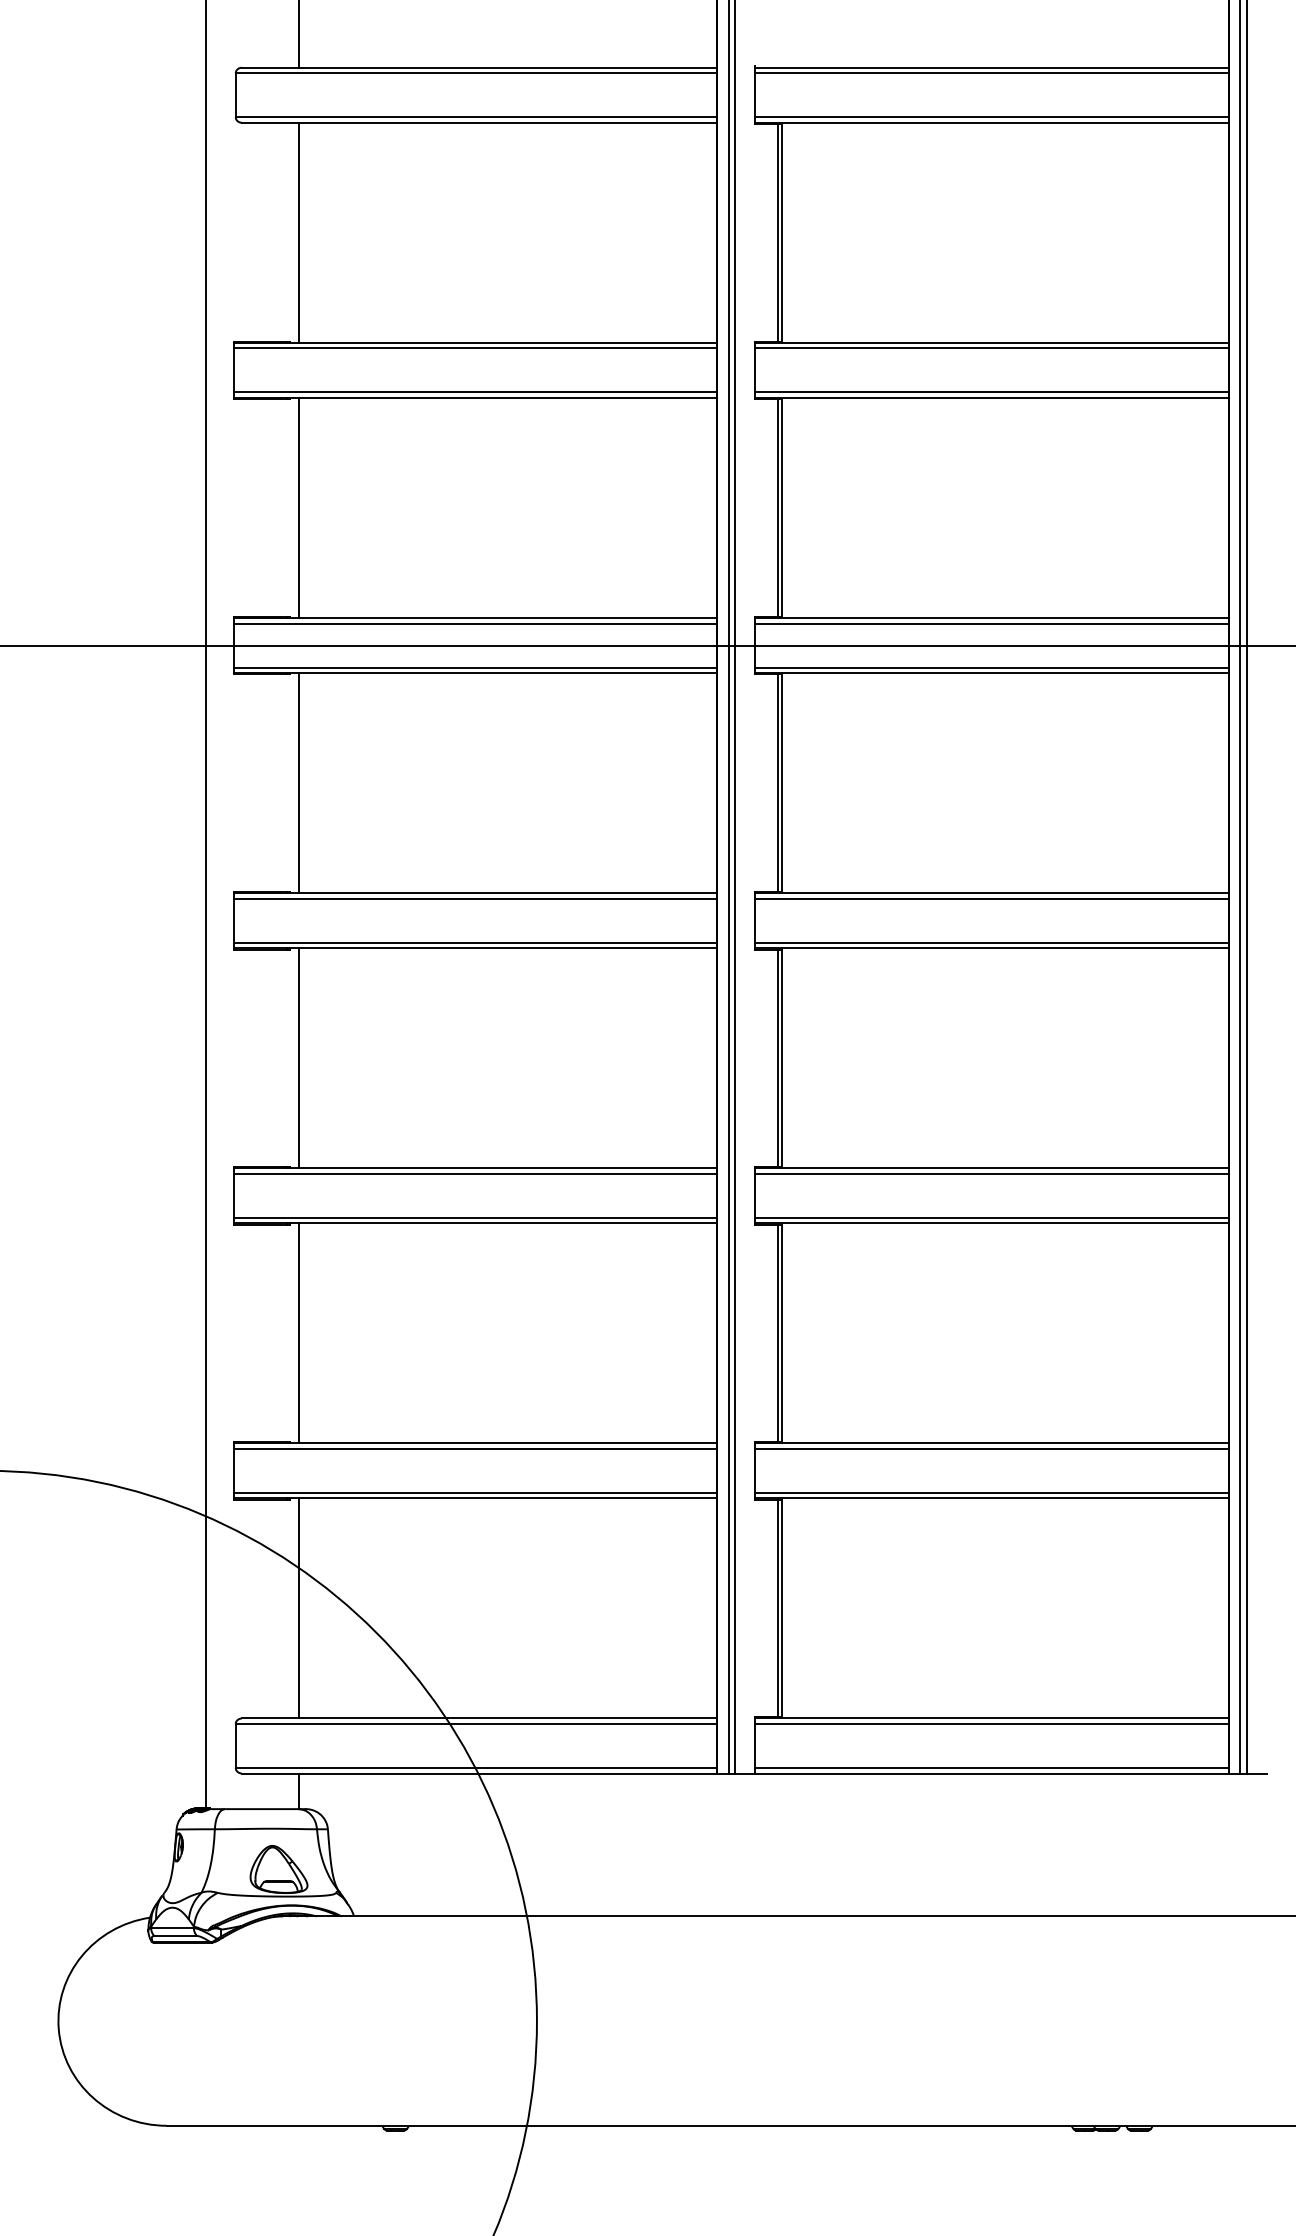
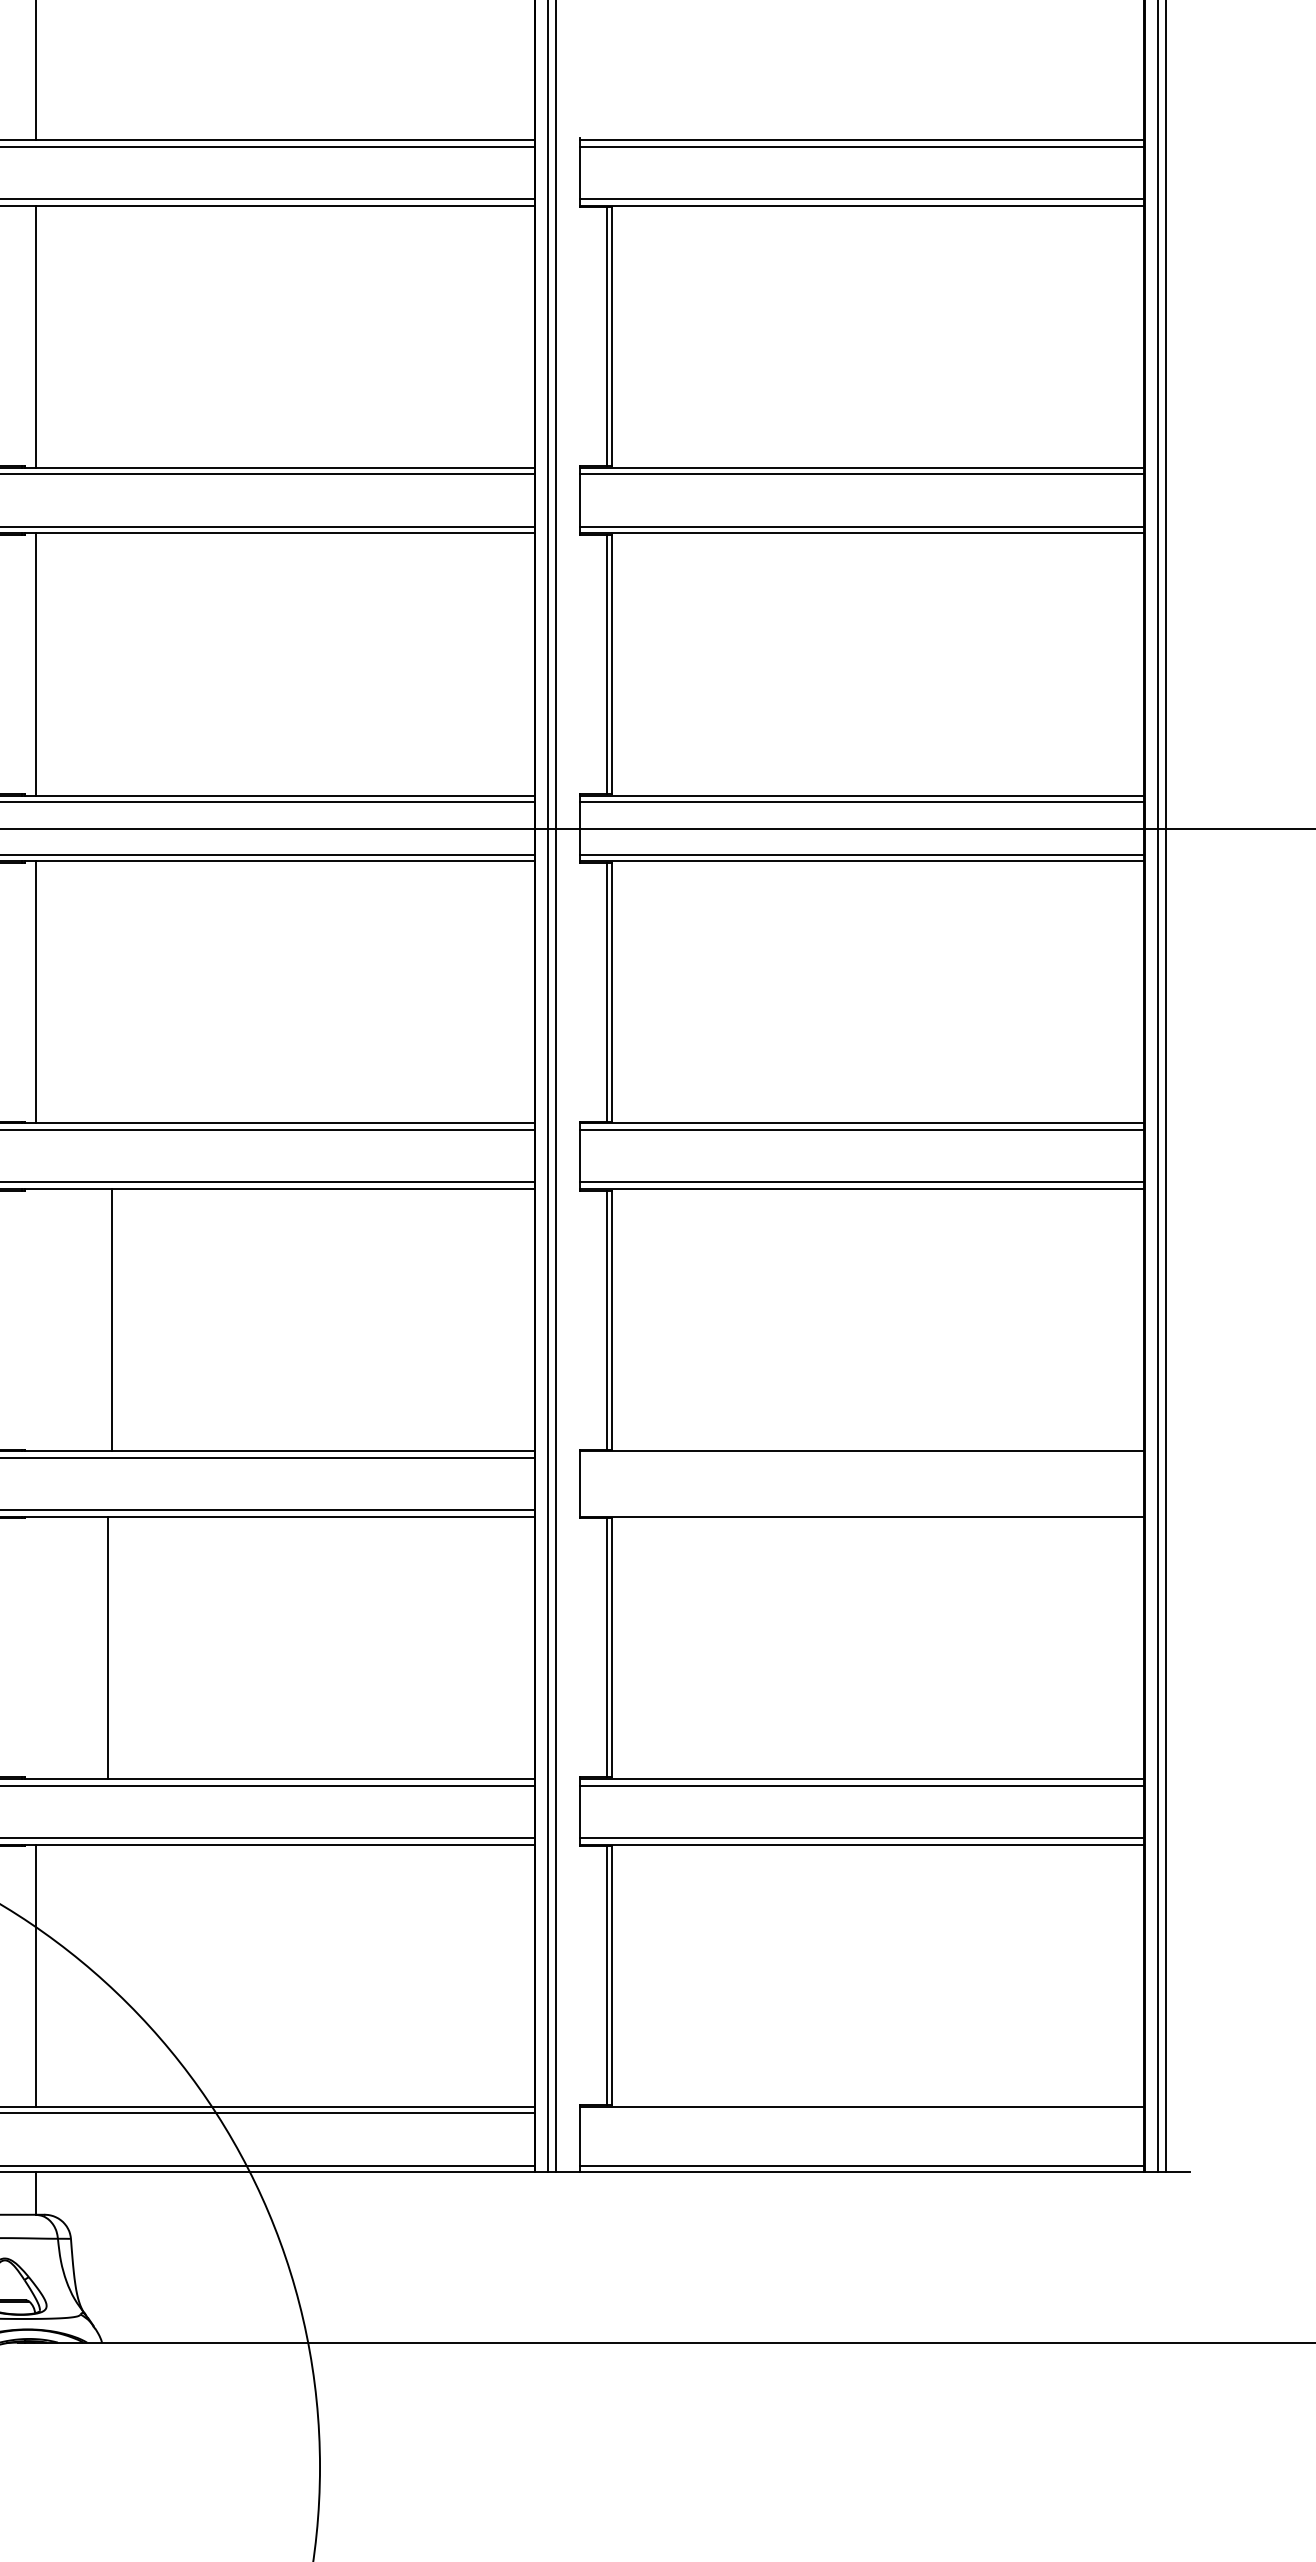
line: (298, 1058) -> (112, 1320), moved
line: (991, 1173) -> (861, 1457), removed
line: (991, 1217) -> (861, 1509), removed
line: (298, 1333) -> (107, 1648), moved
line: (991, 1723) -> (861, 2112), removed

